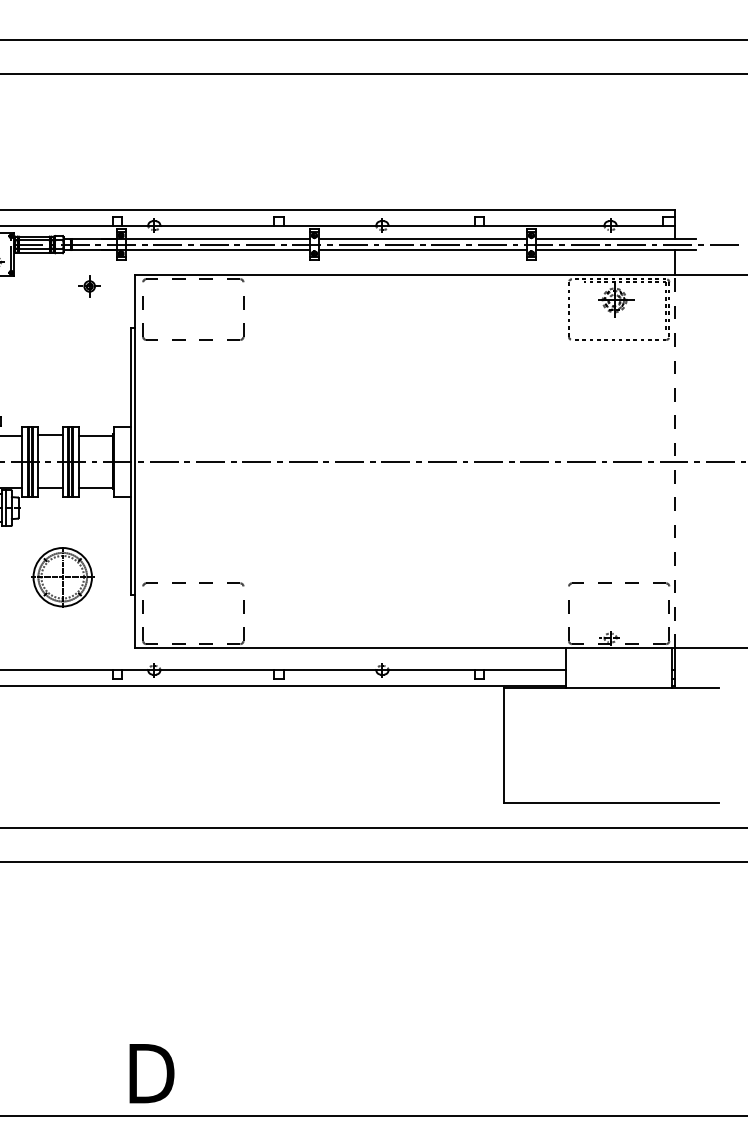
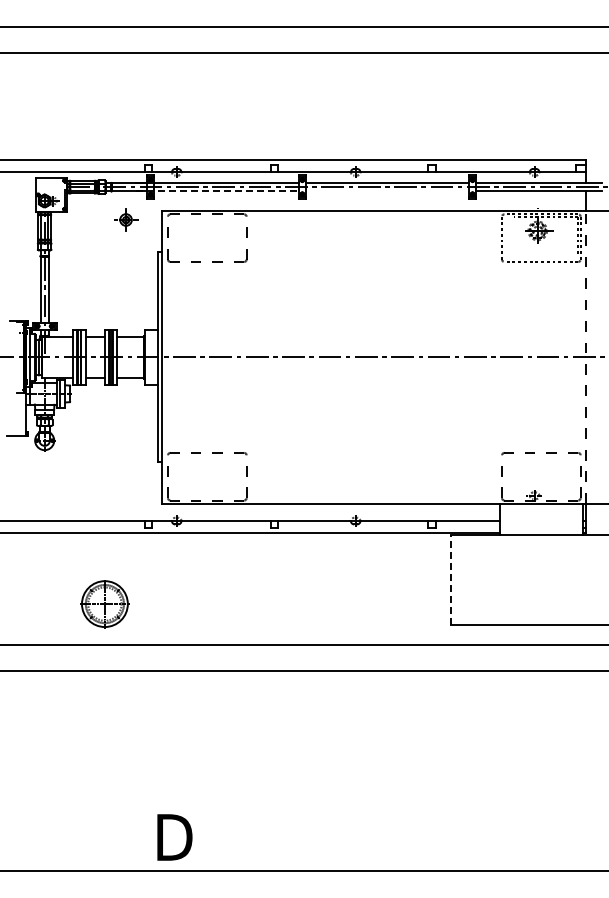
line: (206, 250) -> (217, 191), solid -> dashed
line: (423, 250) -> (387, 191), removed
part: (89, 285) -> (125, 219), size x1.4
part: (62, 577) -> (104, 604), moved
line: (504, 744) -> (451, 579), solid -> dashed

